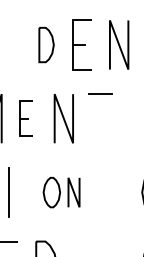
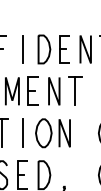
line: (7, 45) -> (22, 49), added
part: (46, 45) -> (44, 49), size x1.43
part: (25, 117) -> (32, 90), size x1.43
line: (101, 118) -> (75, 91), added
part: (60, 192) -> (52, 133), size x1.67

